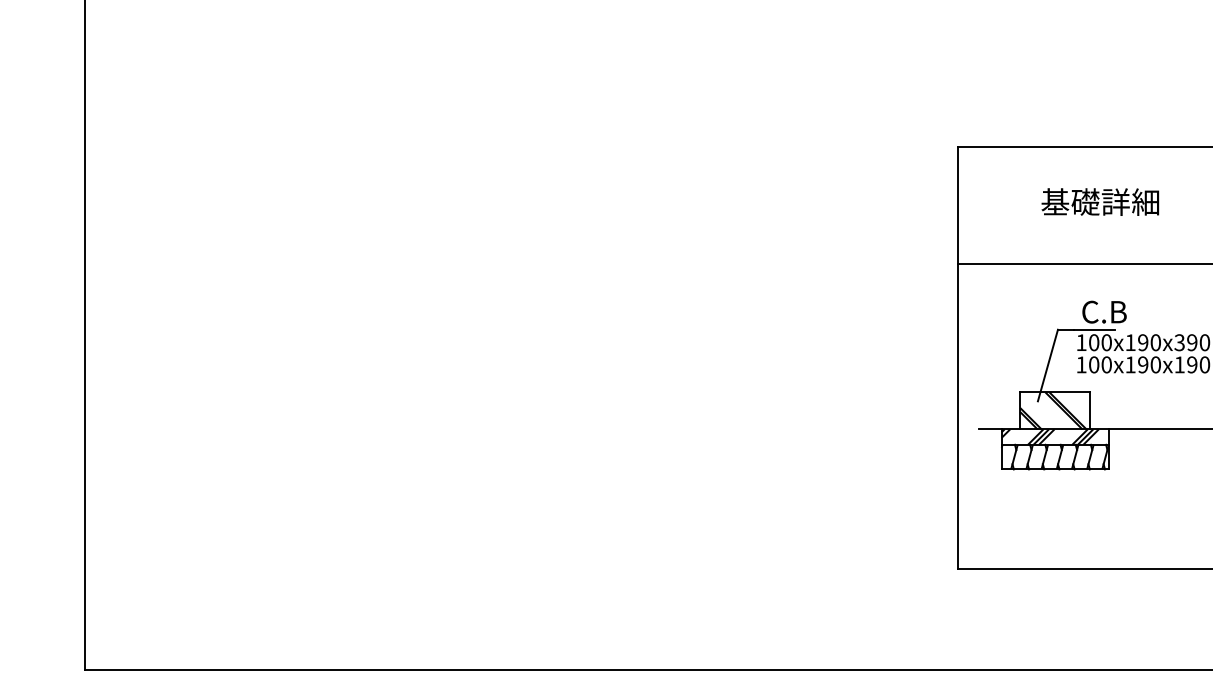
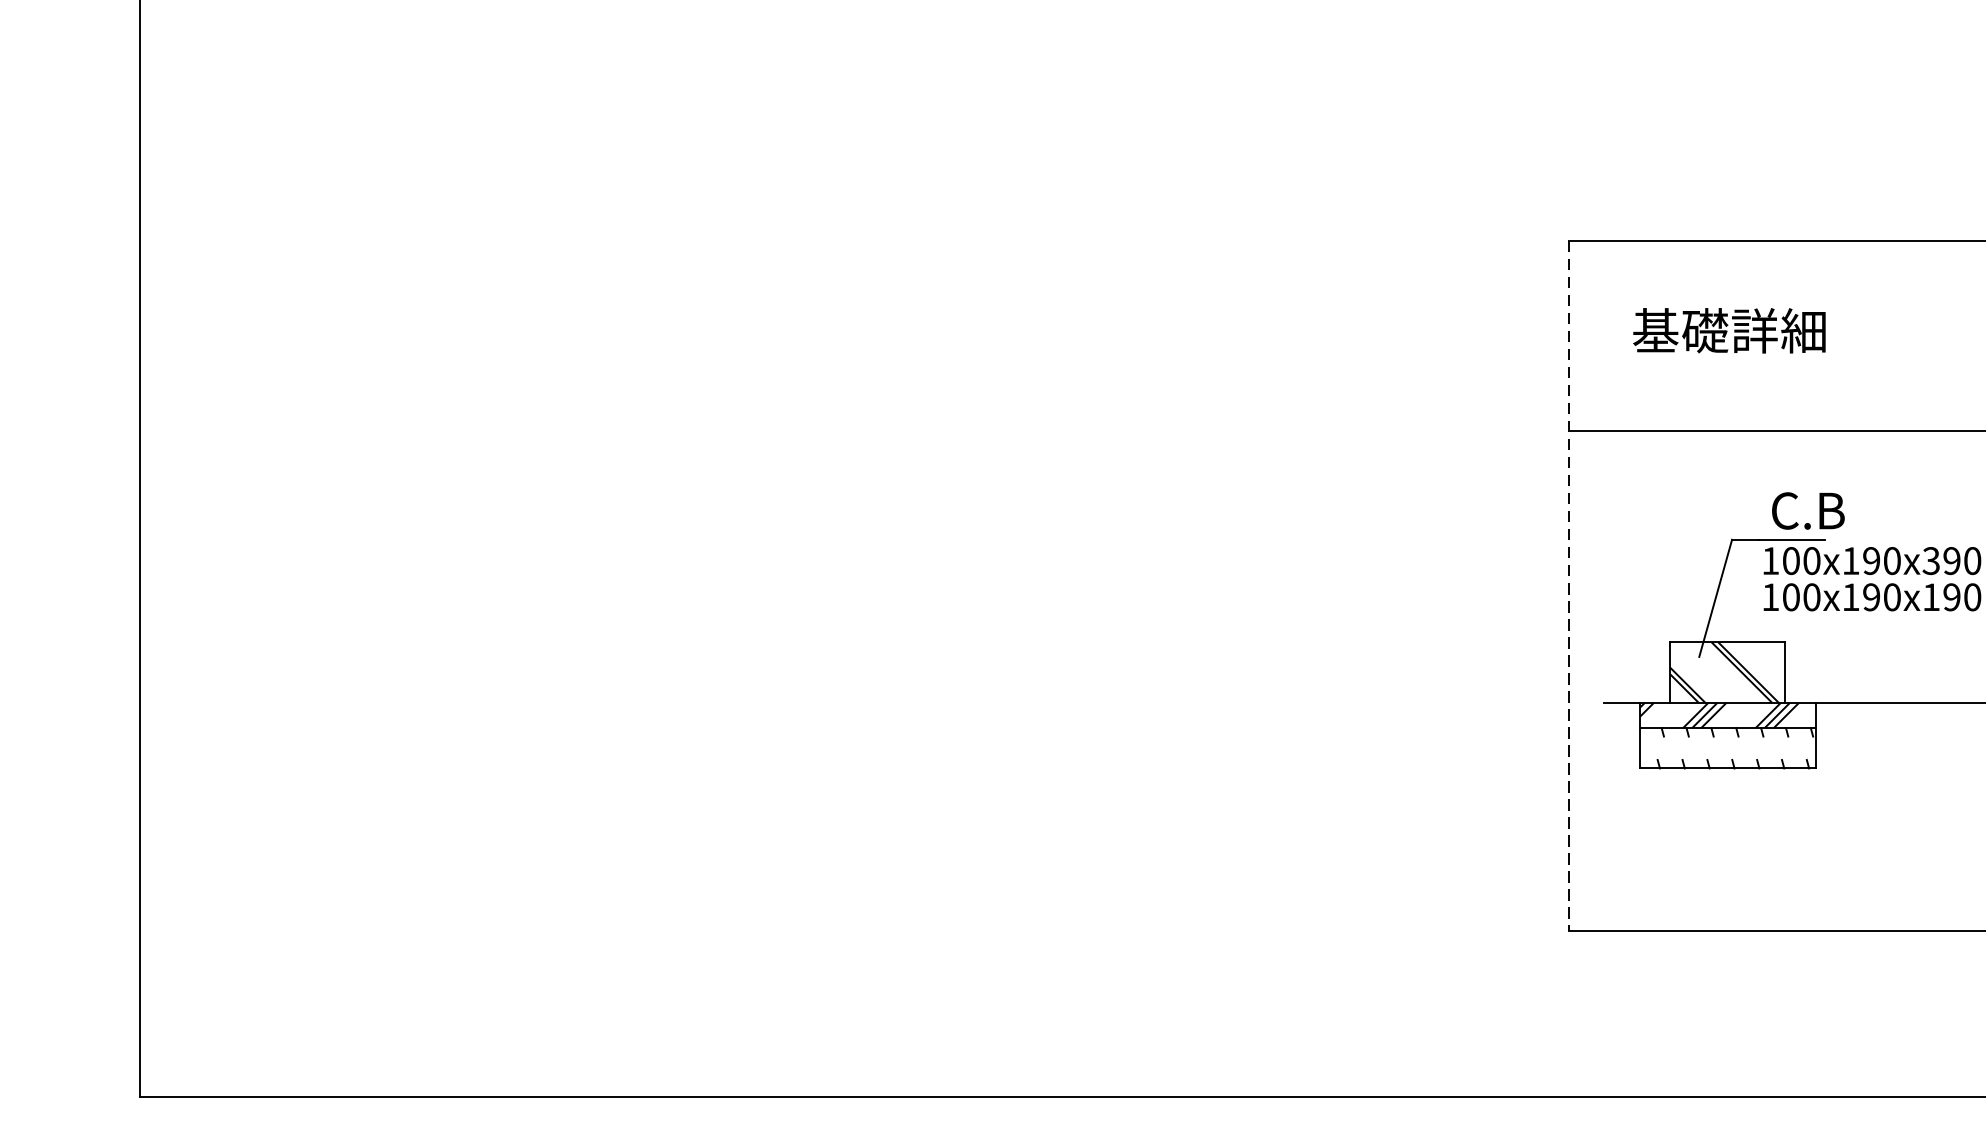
text: (1100, 201) -> (1729, 329), moved
line: (958, 357) -> (1569, 585), solid -> dashed
hatch: (1054, 456) -> (1726, 747), removed

